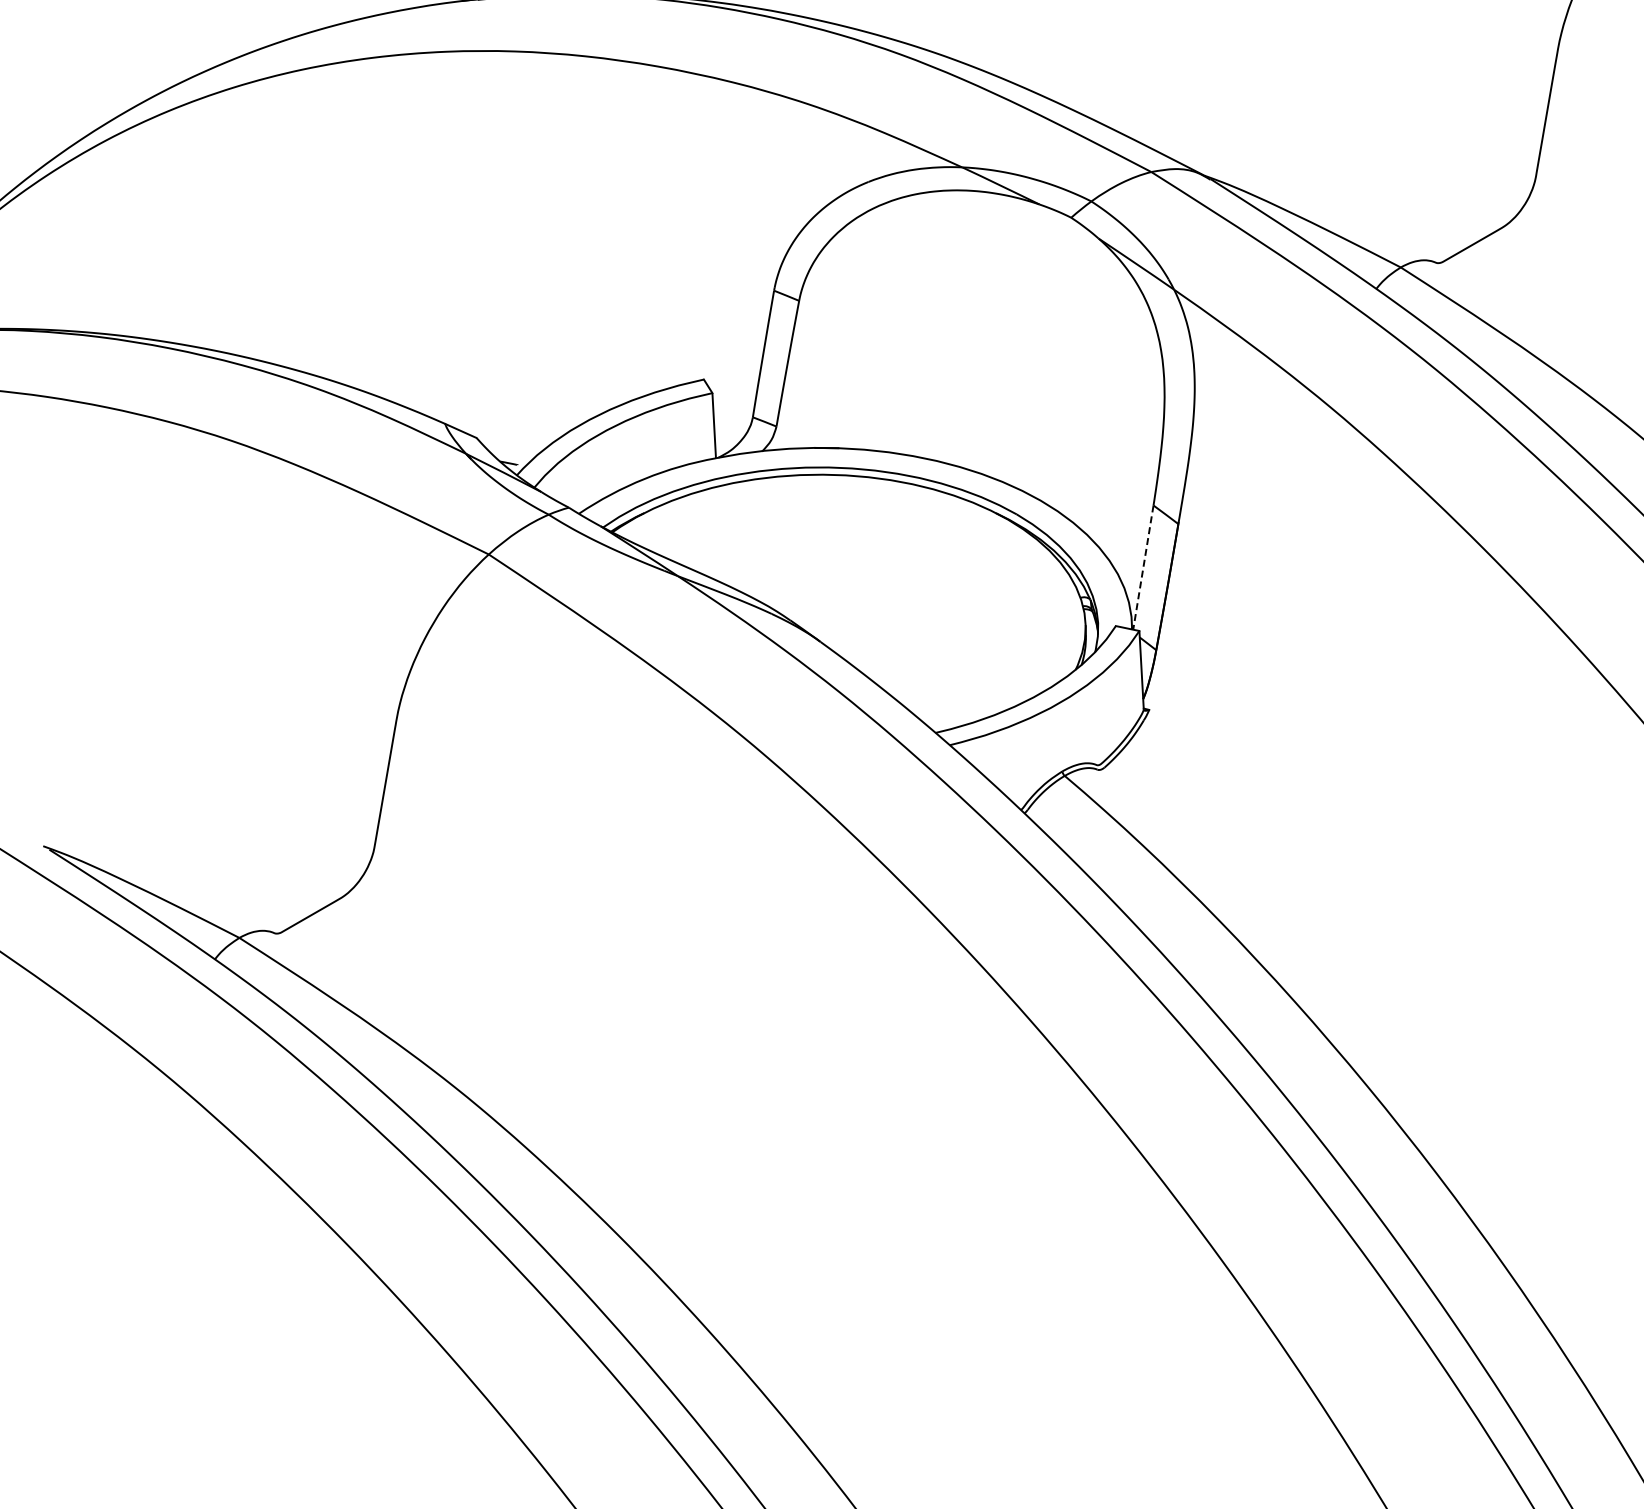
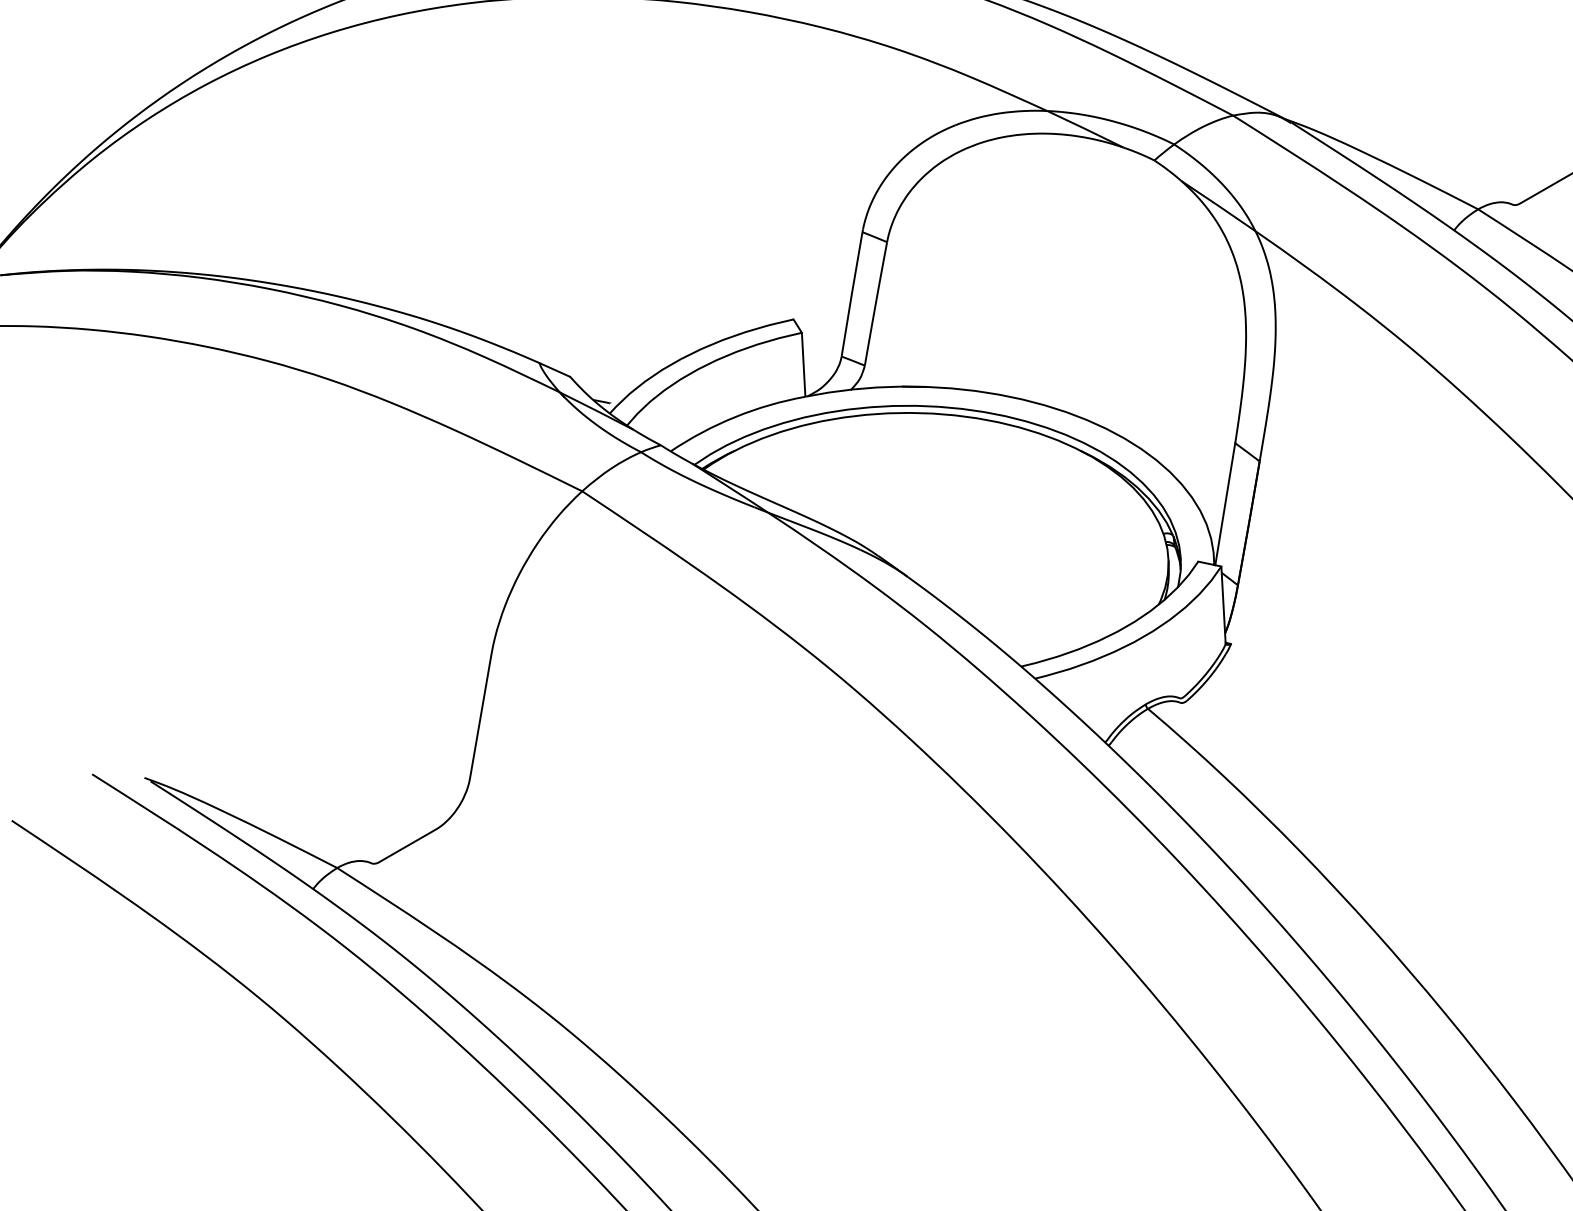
line: (1143, 567) -> (1225, 504), dashed -> solid

